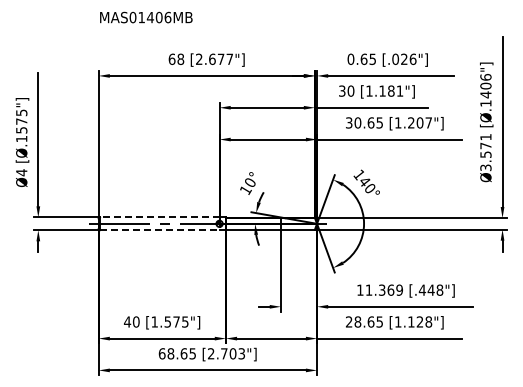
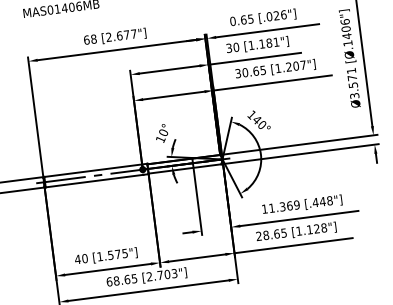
line: (159, 217) -> (93, 170), dashed -> solid
line: (159, 230) -> (94, 181), dashed -> solid

